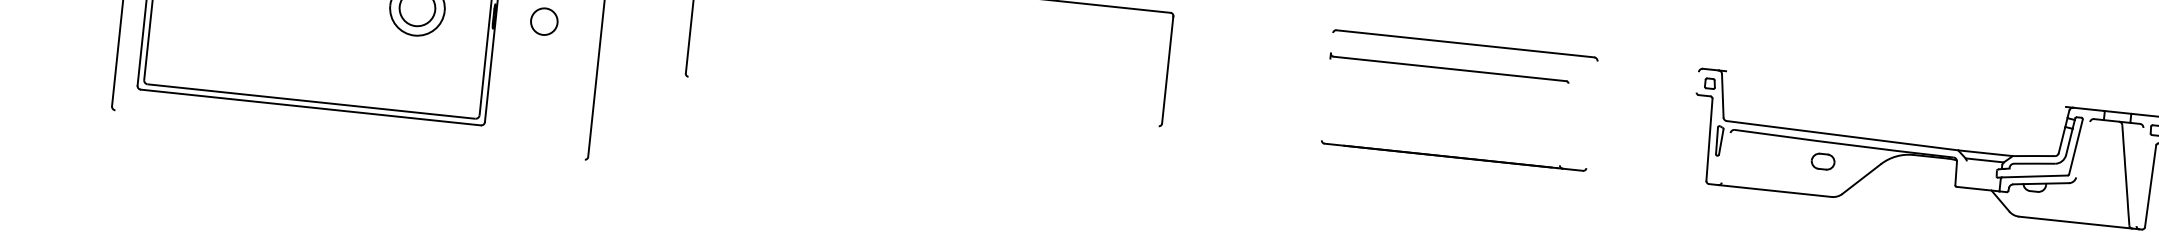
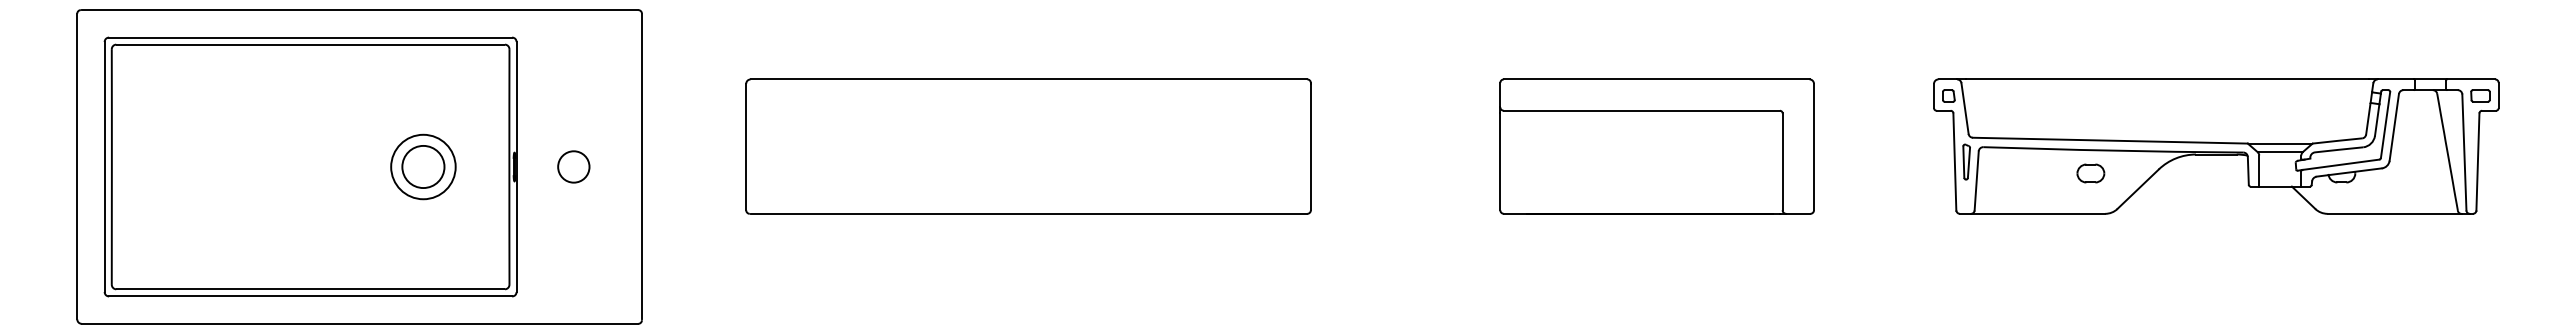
line: (1332, 42) -> (1500, 94), added
line: (1698, 82) -> (1934, 95), added
line: (1895, 89) -> (2166, 79), added
line: (1326, 99) -> (1500, 161), added
line: (923, 101) -> (1028, 213), added
line: (1592, 114) -> (1814, 146), added
line: (1564, 124) -> (1782, 161), added
line: (349, 134) -> (359, 323), added
line: (2082, 149) -> (2393, 127), added
line: (1726, 157) -> (1976, 180), added
line: (1965, 174) -> (2259, 170), added
line: (2140, 177) -> (2464, 152), added

